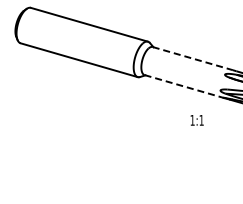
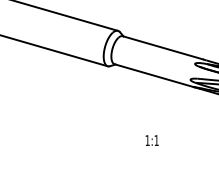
line: (192, 58) -> (162, 47), dashed -> solid
line: (184, 86) -> (154, 75), dashed -> solid
text: (196, 120) -> (151, 140), moved

